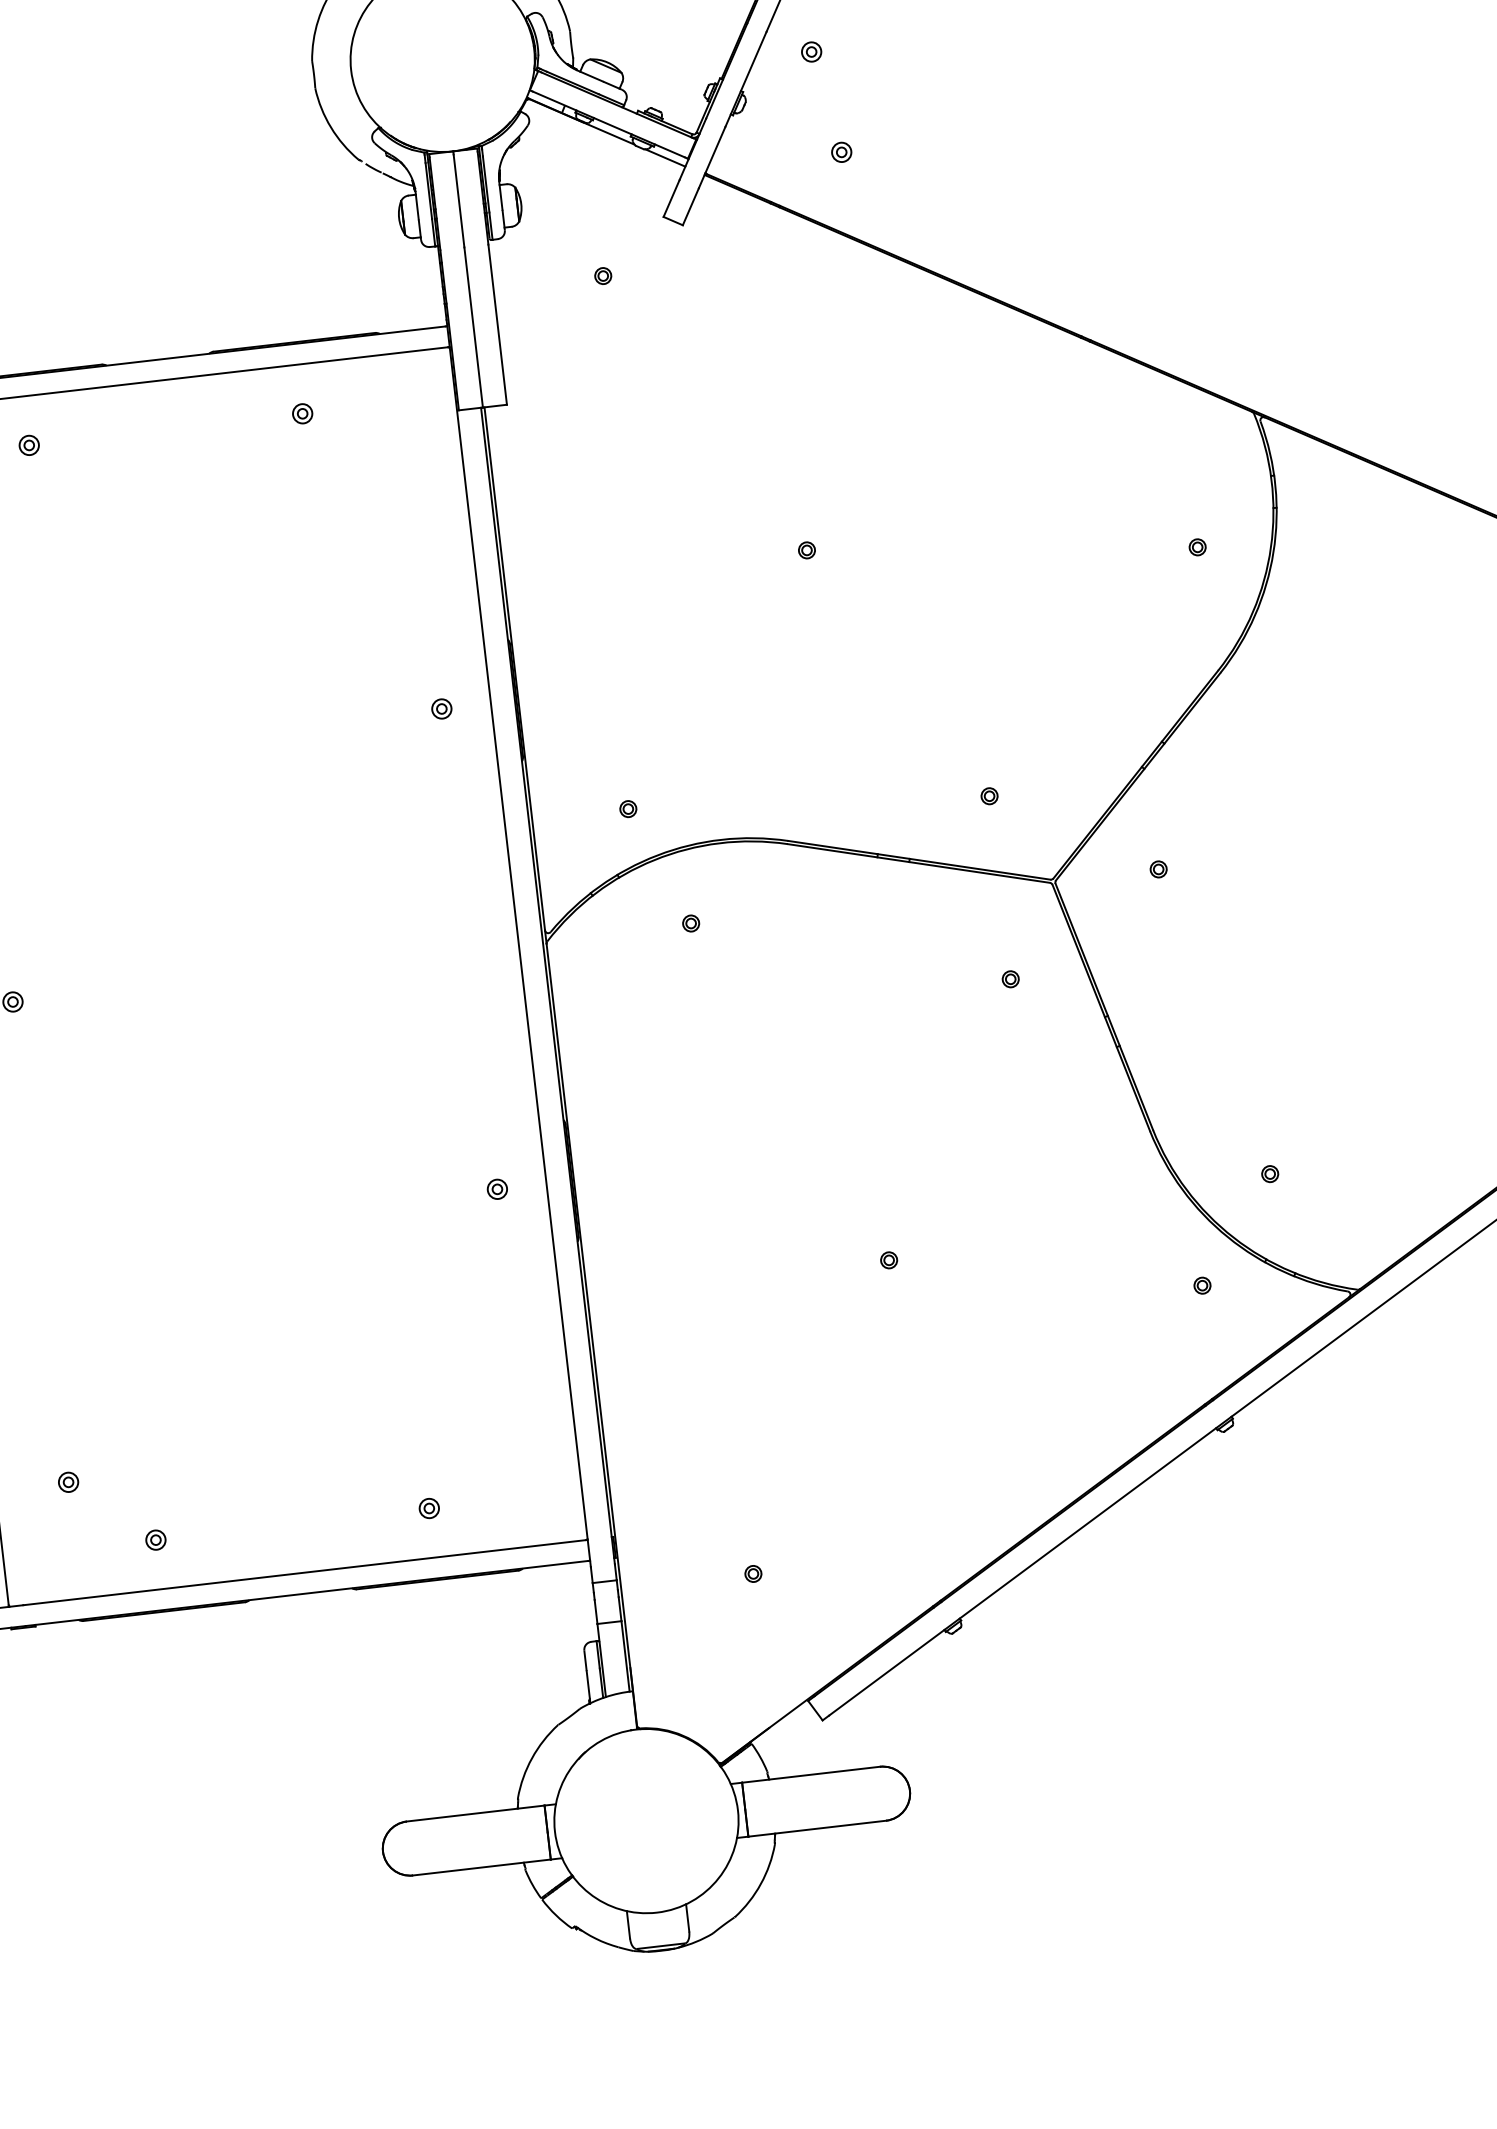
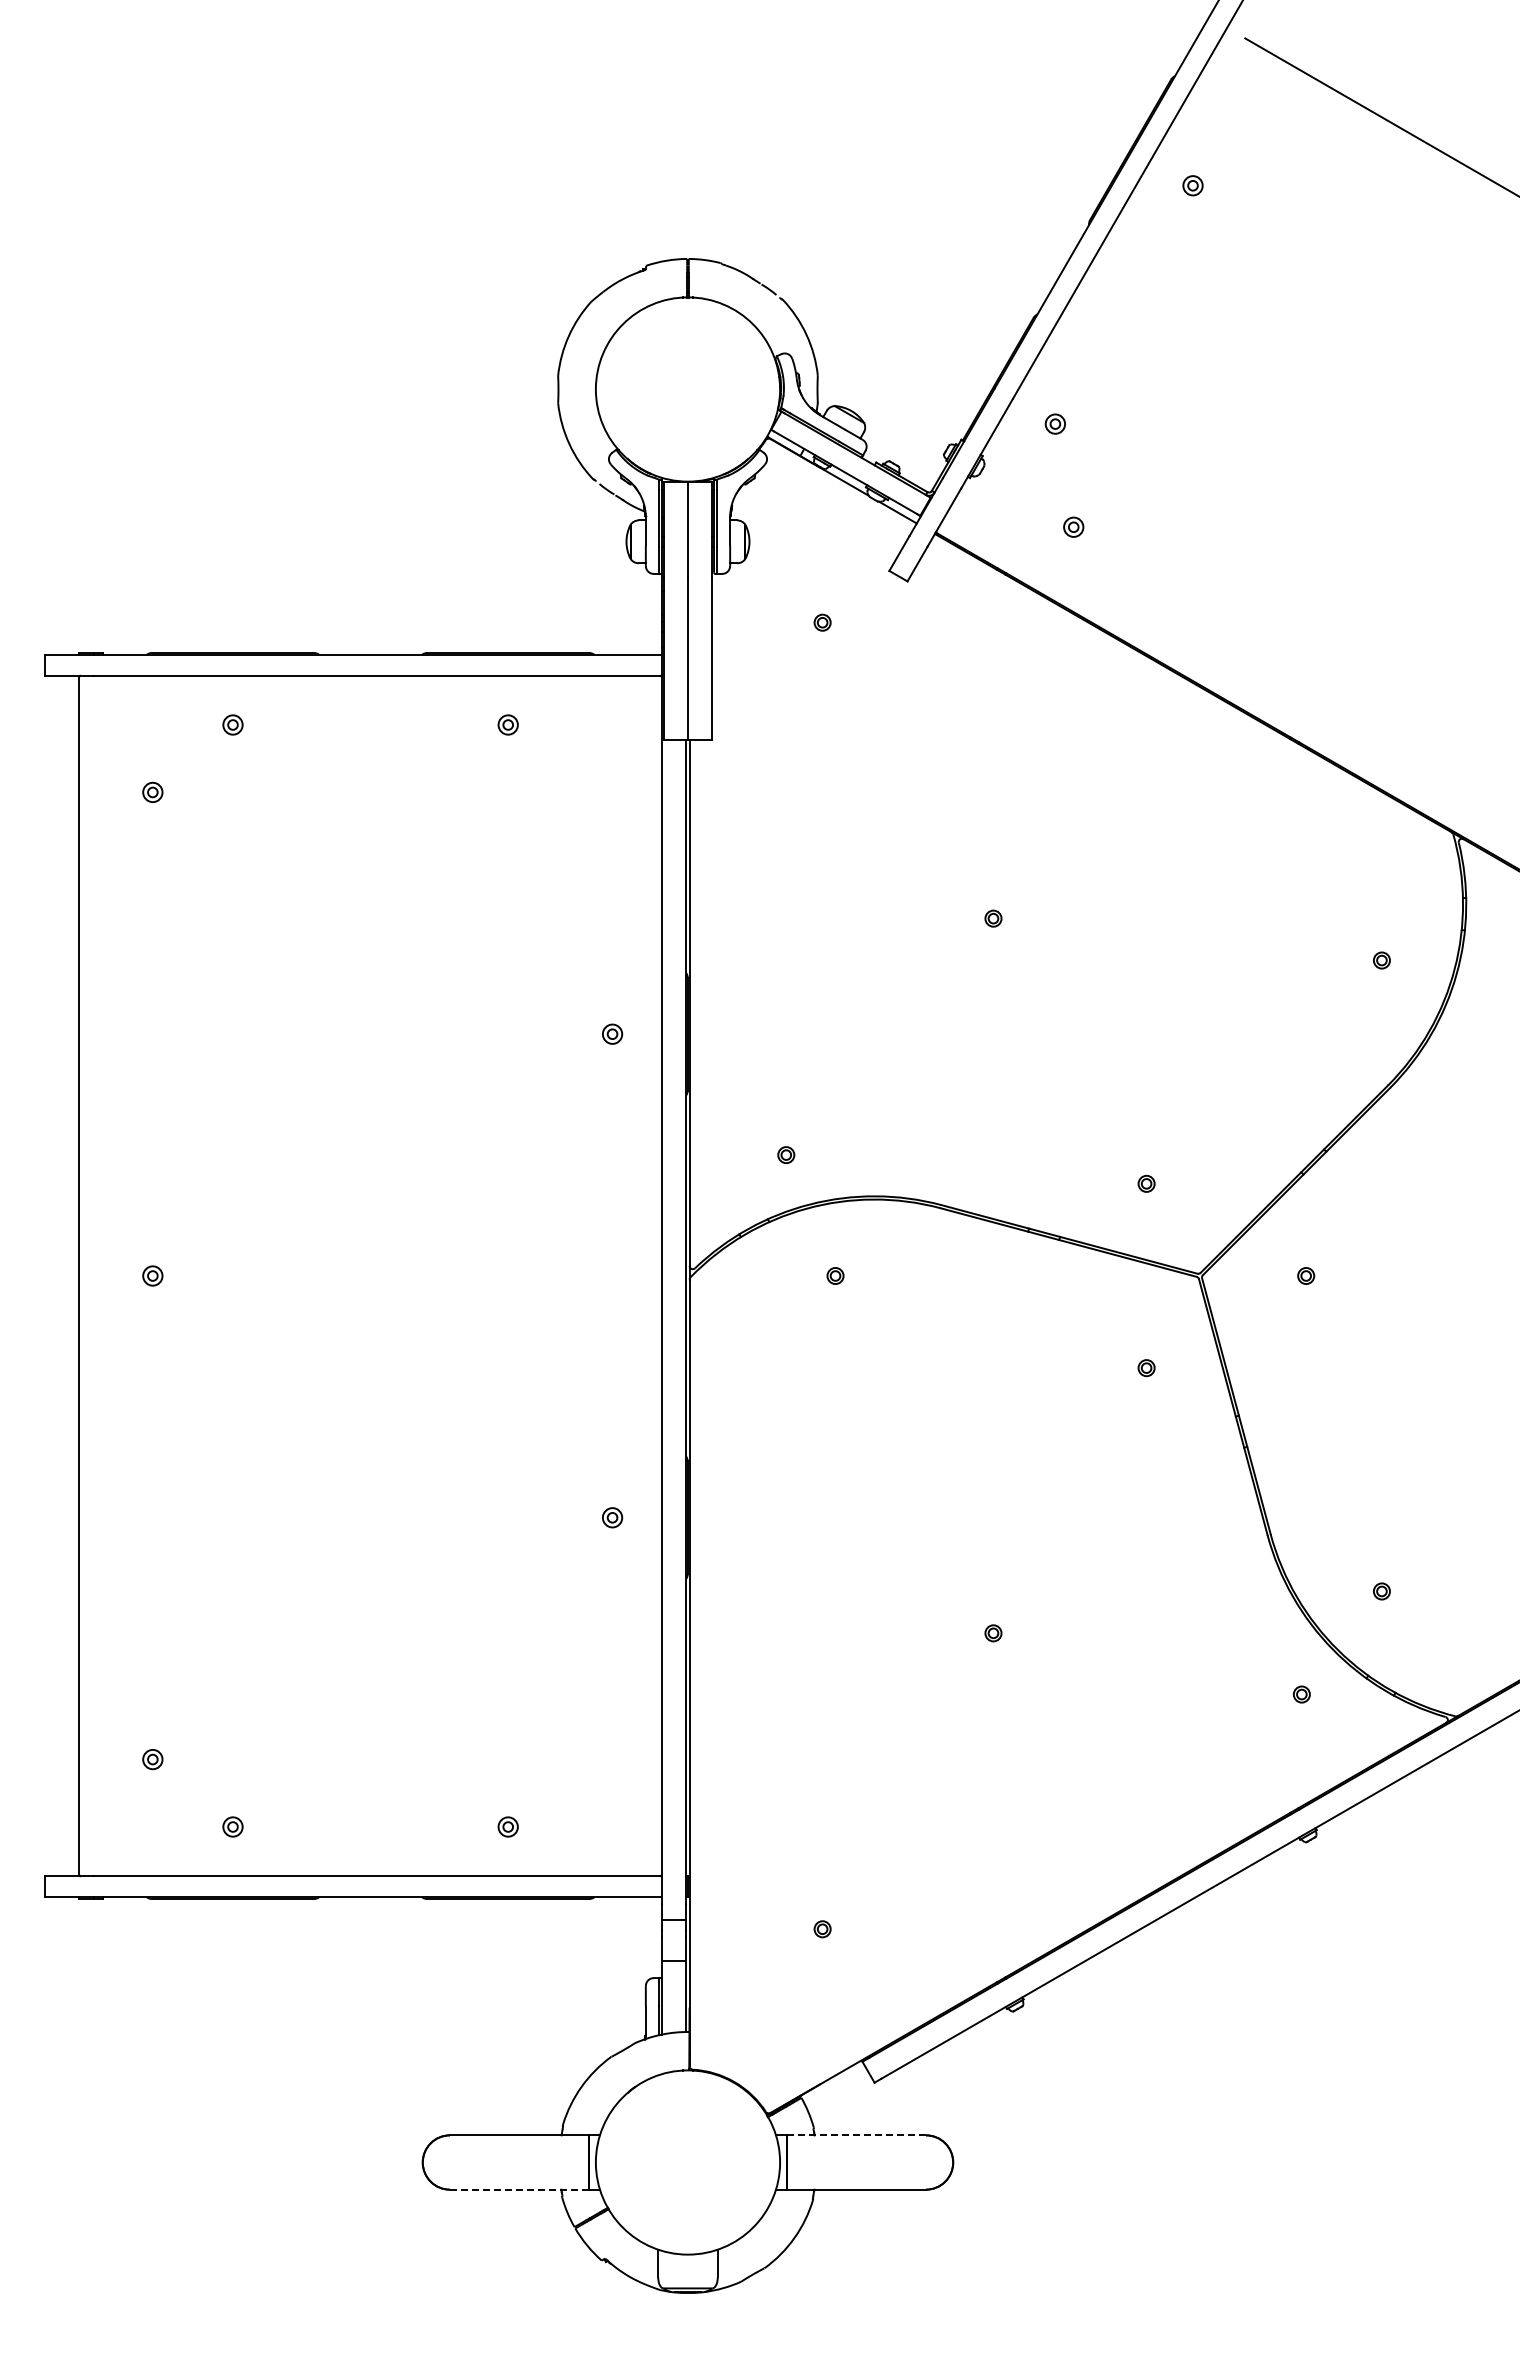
line: (810, 1774) -> (856, 2135), solid -> dashed
line: (482, 1867) -> (519, 2189), solid -> dashed

